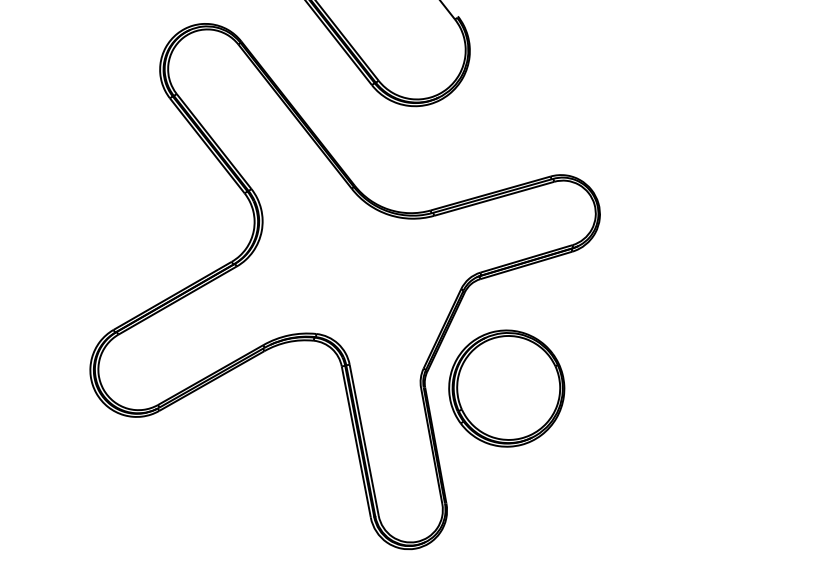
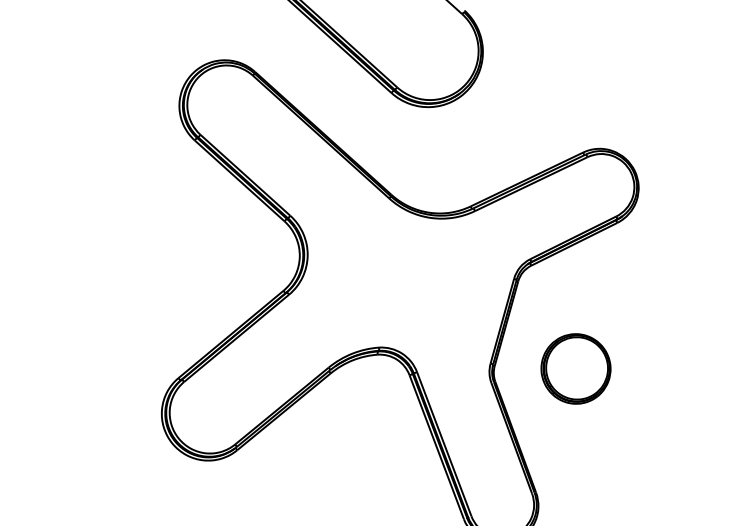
part: (506, 388) -> (575, 368), size x0.6

